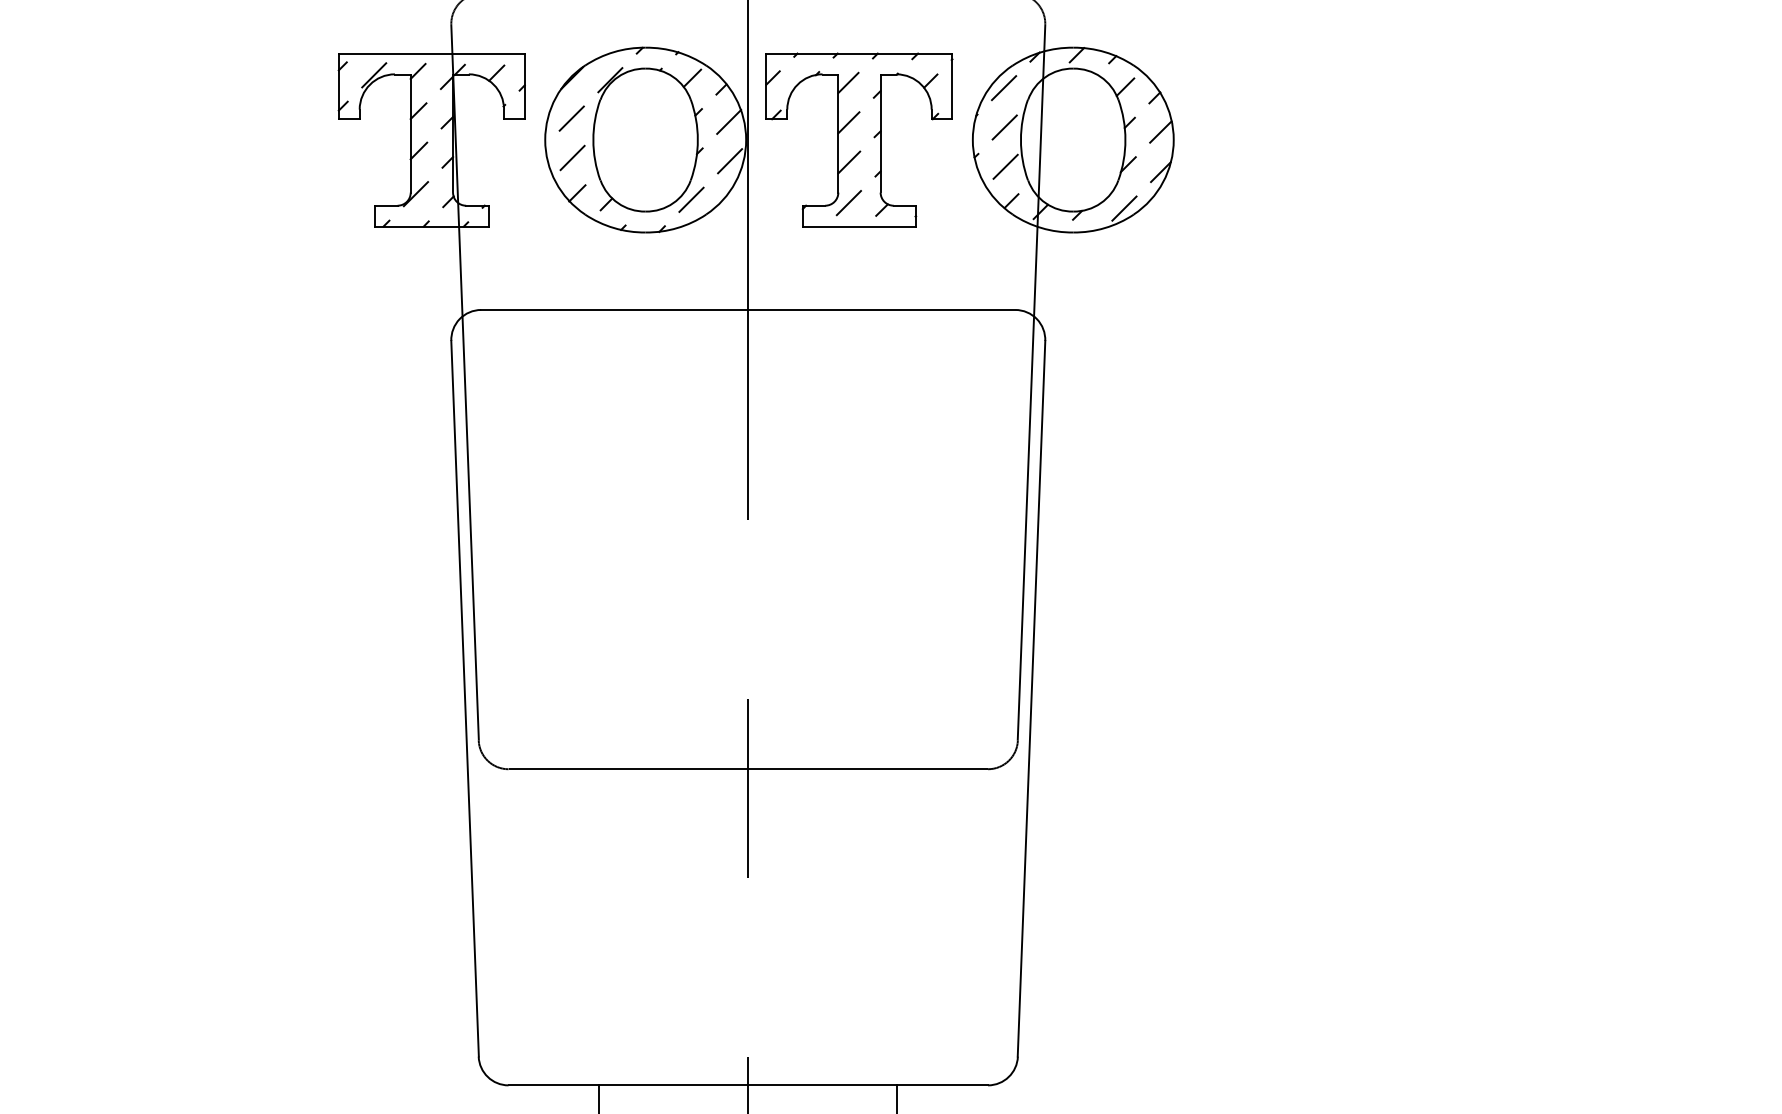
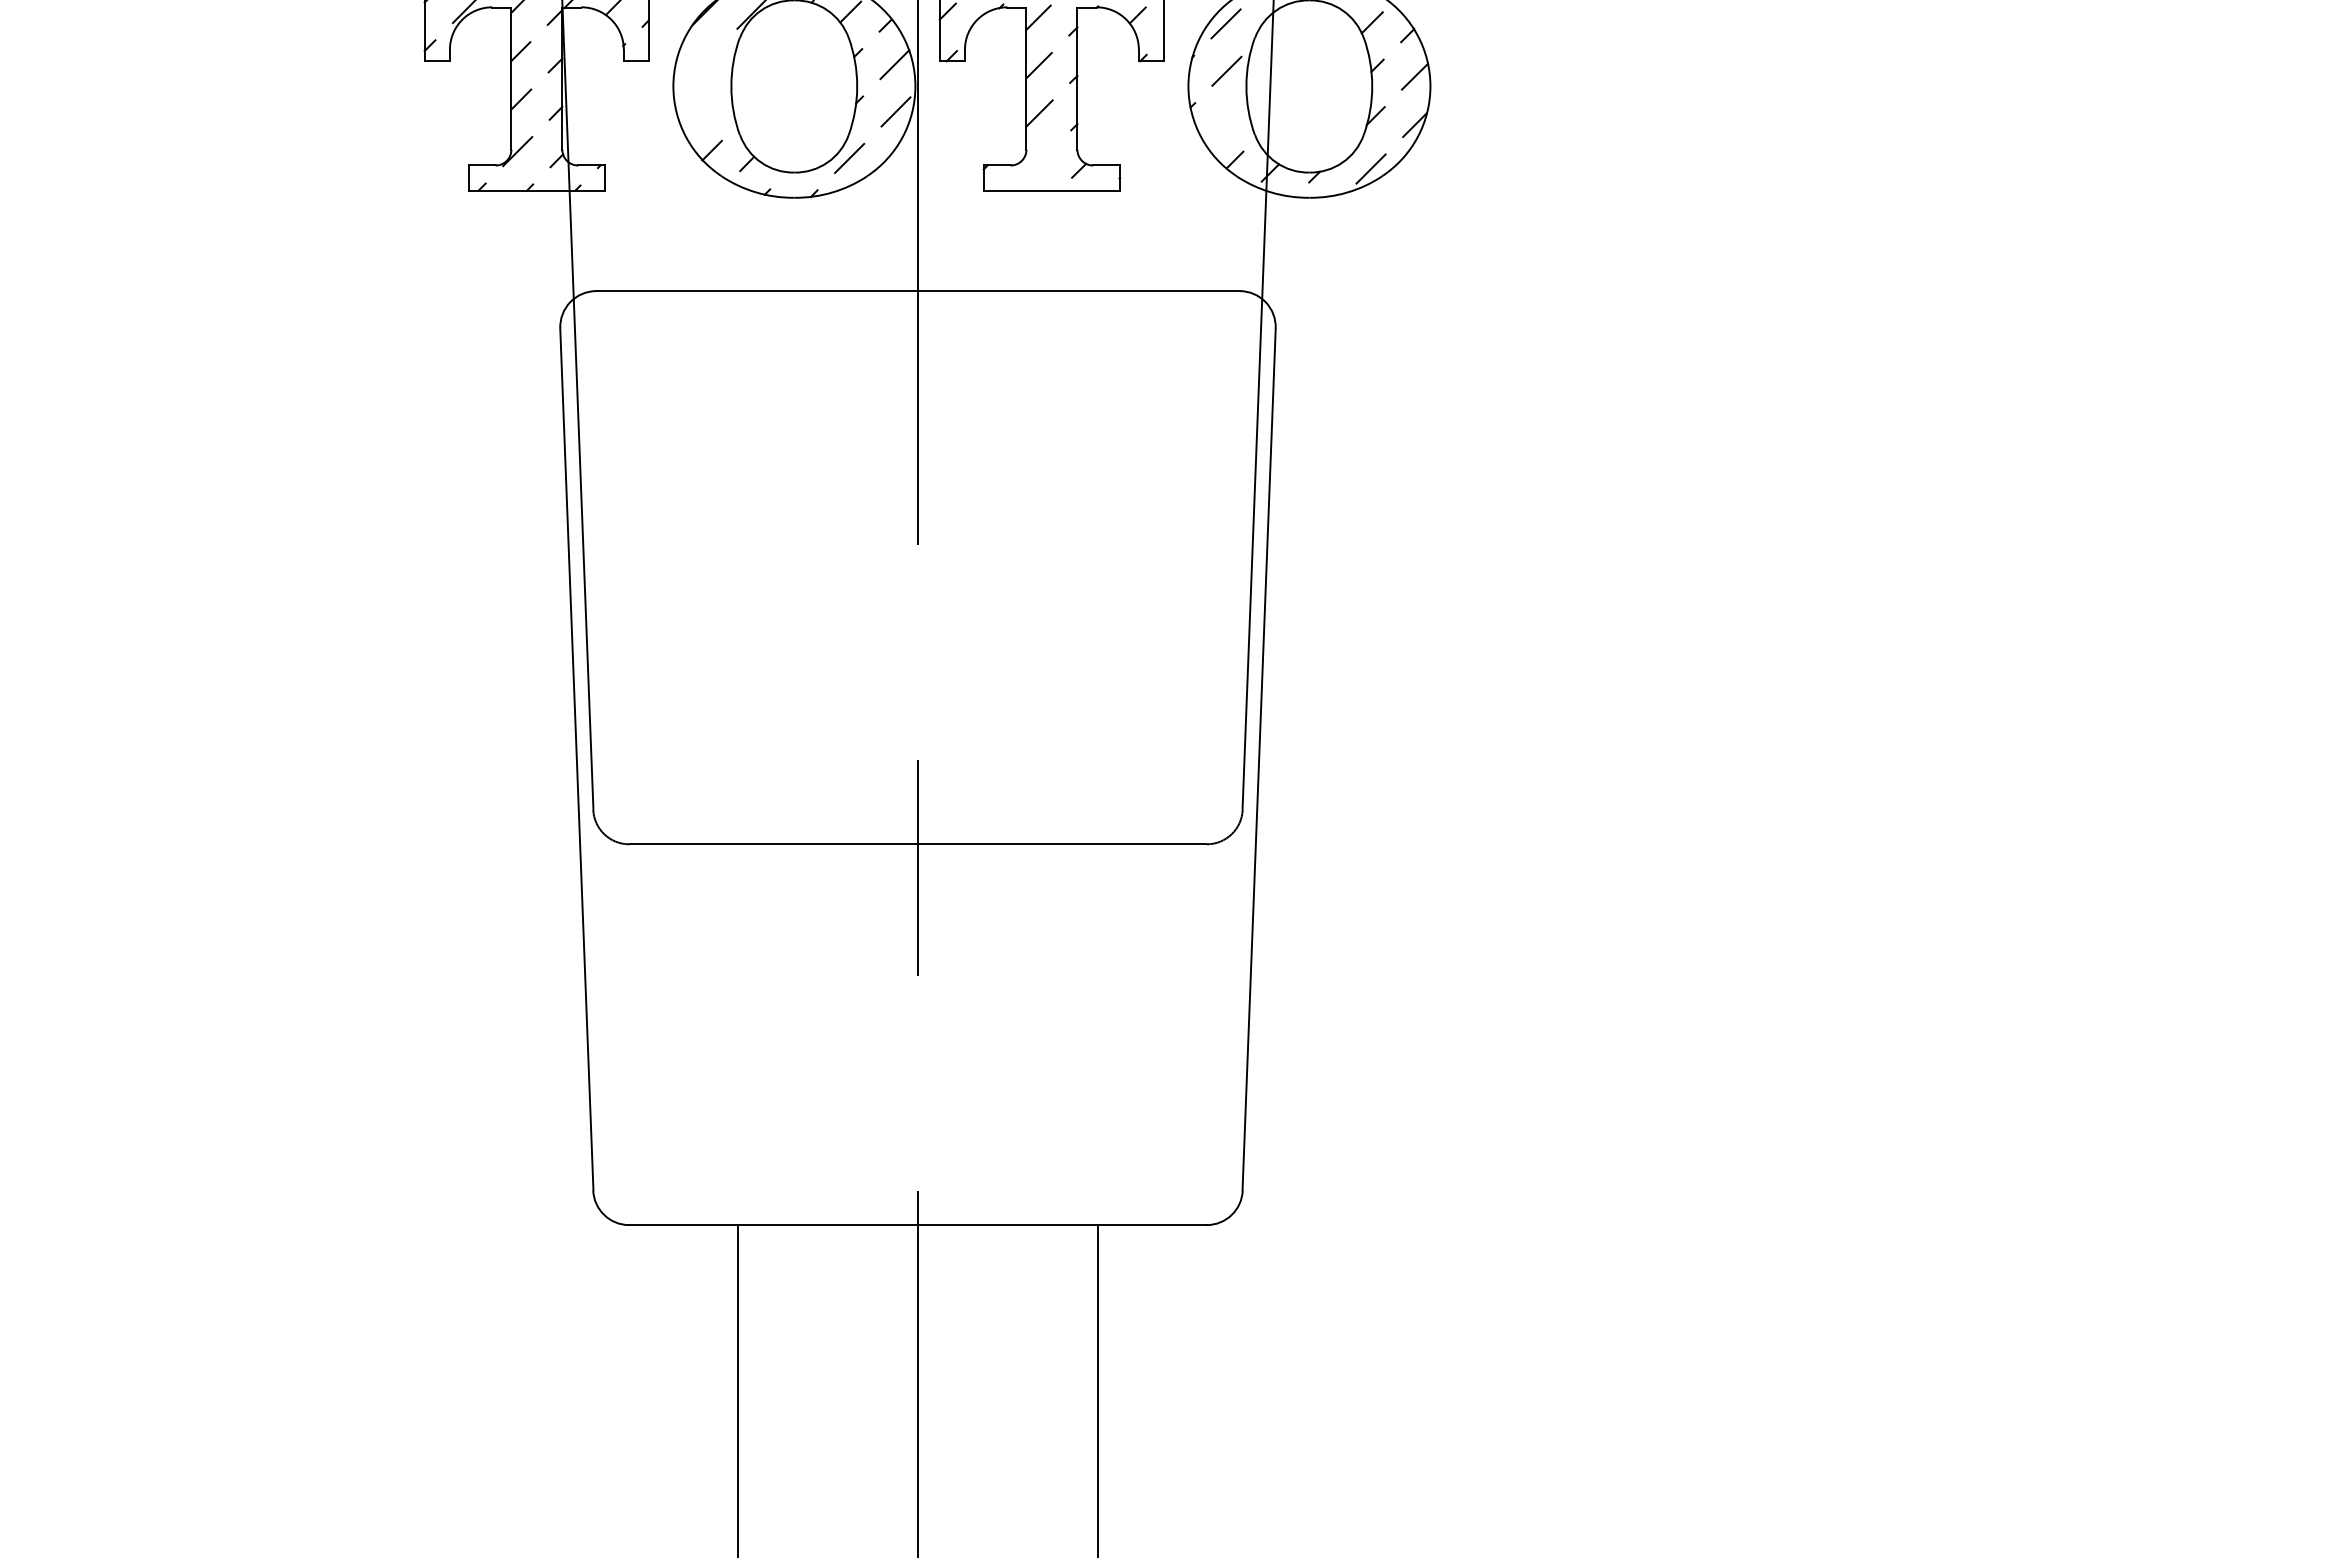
line: (571, 118) -> (704, 60), removed
line: (571, 157) -> (705, 107), removed
line: (1005, 166) -> (1227, 118), removed
line: (848, 202) -> (1038, 161), removed

